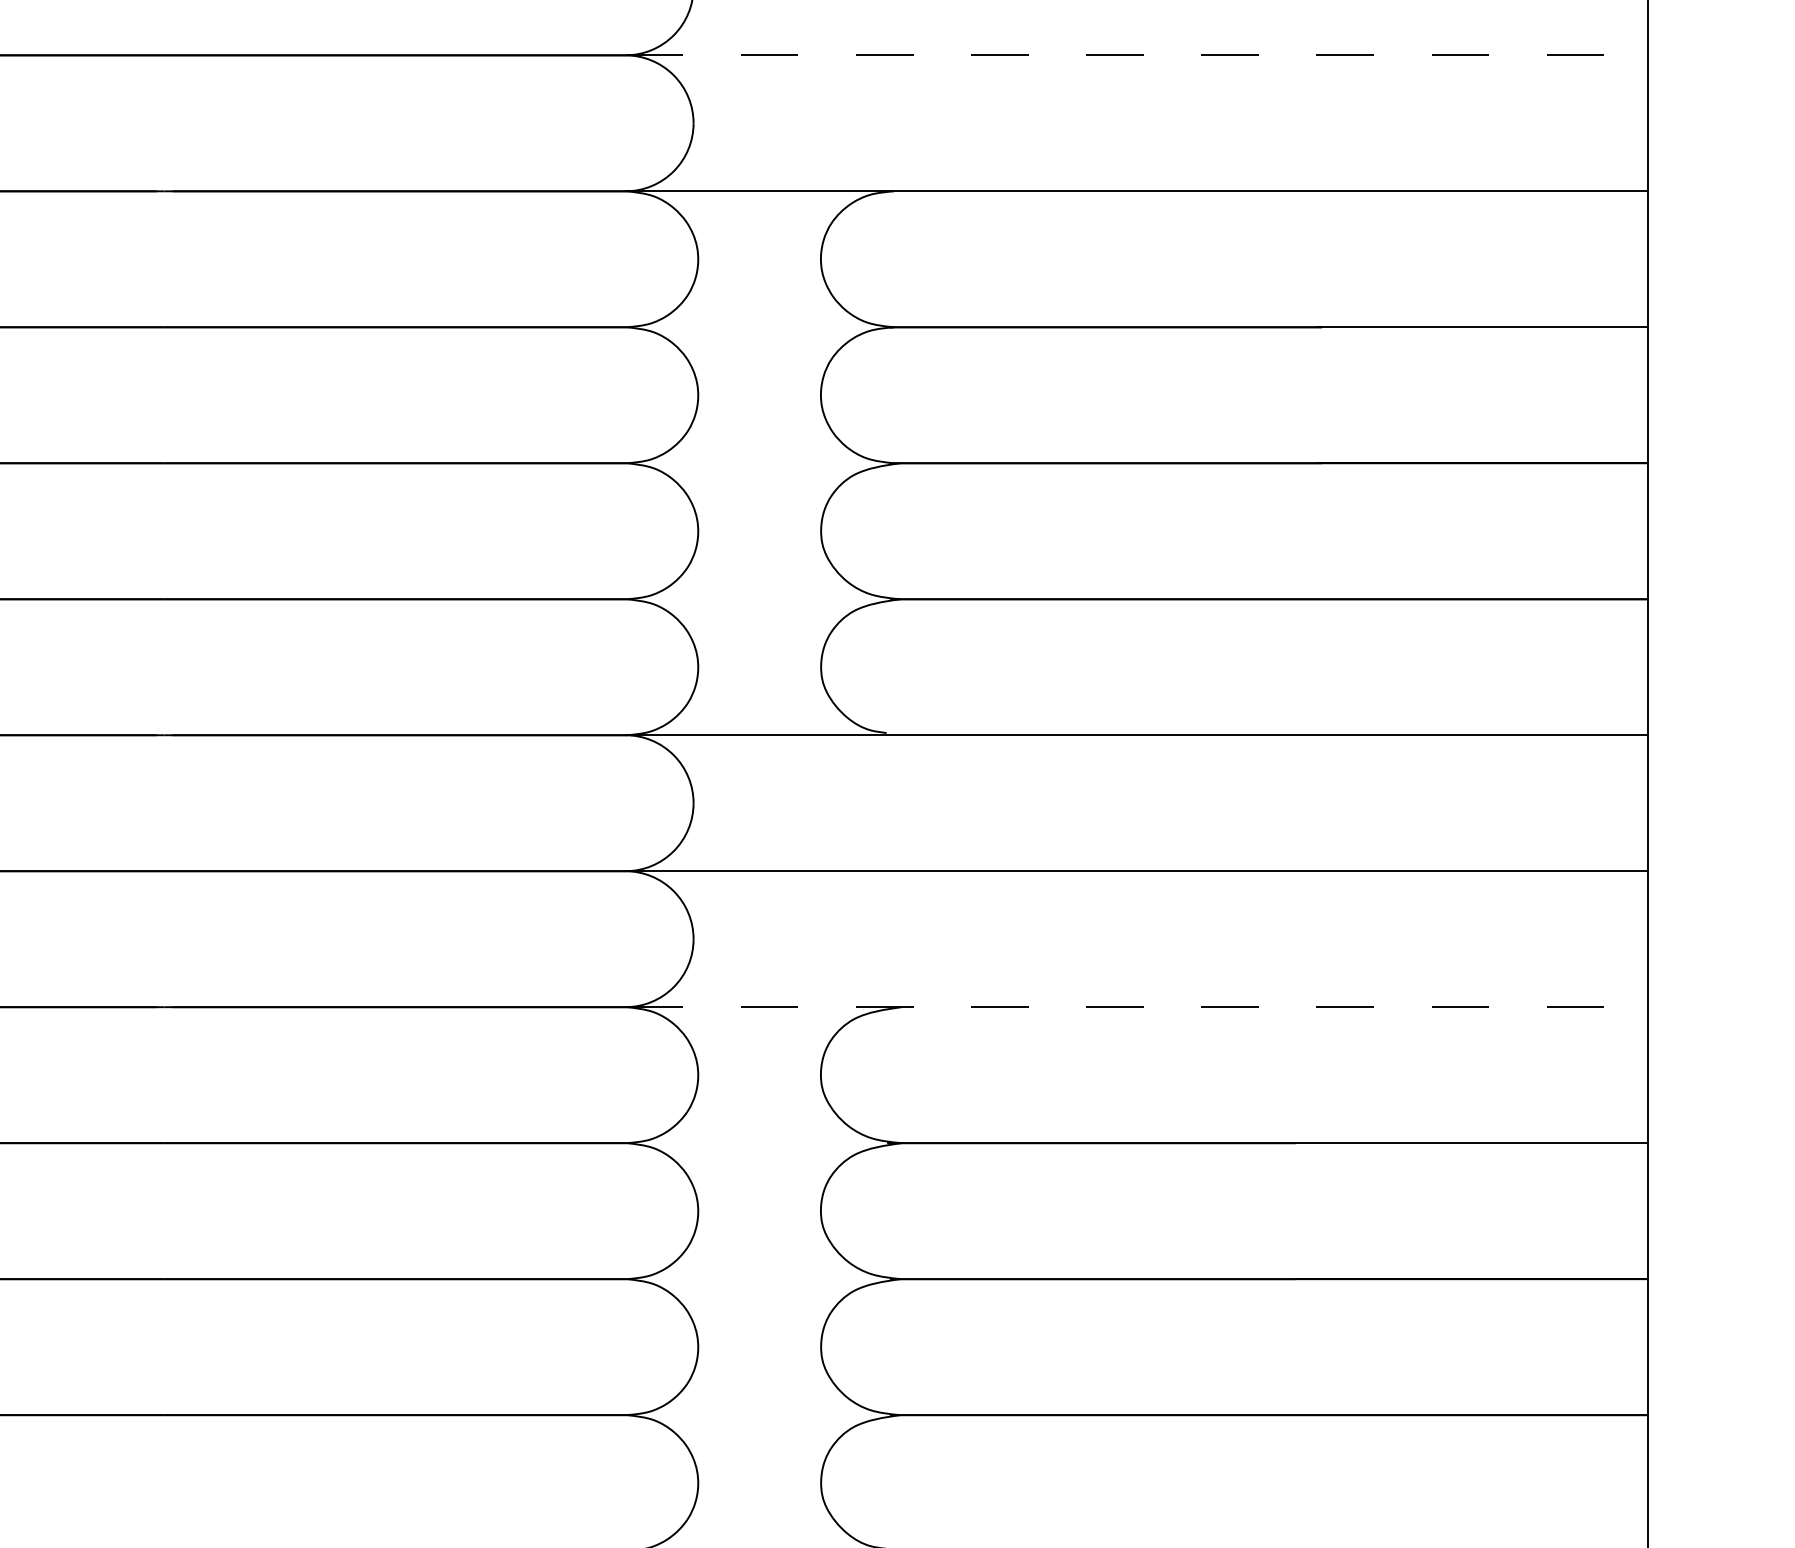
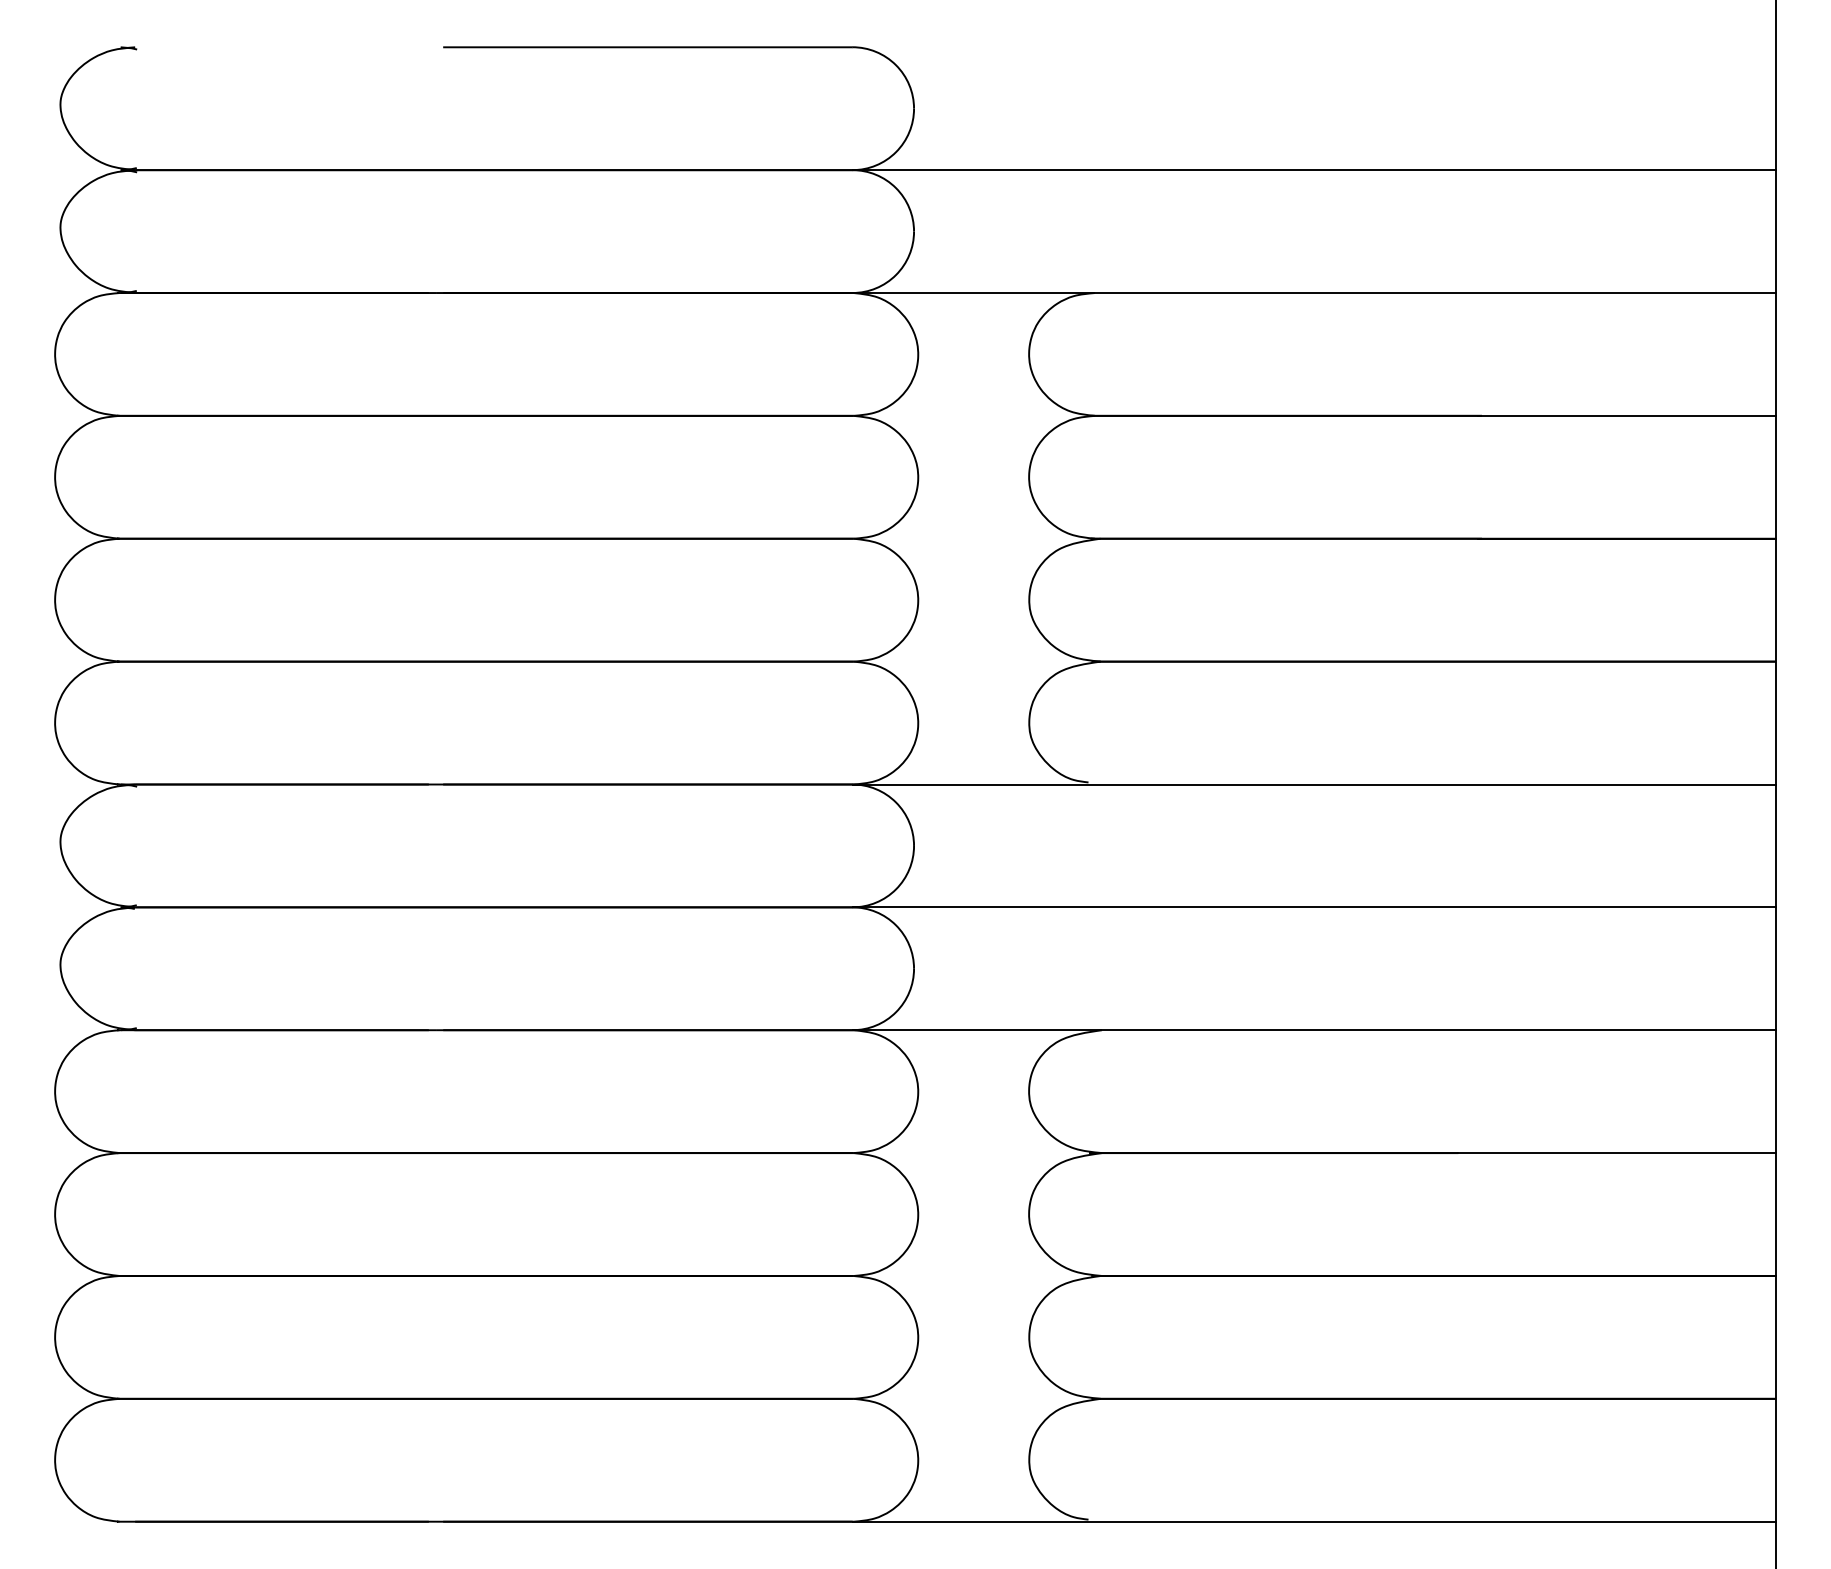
line: (1136, 55) -> (1314, 170), dashed -> solid
line: (1136, 1007) -> (1314, 1030), dashed -> solid

